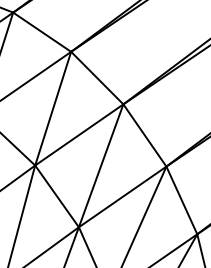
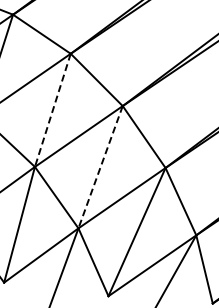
line: (52, 108) -> (52, 110), solid -> dashed
line: (101, 166) -> (100, 167), solid -> dashed

